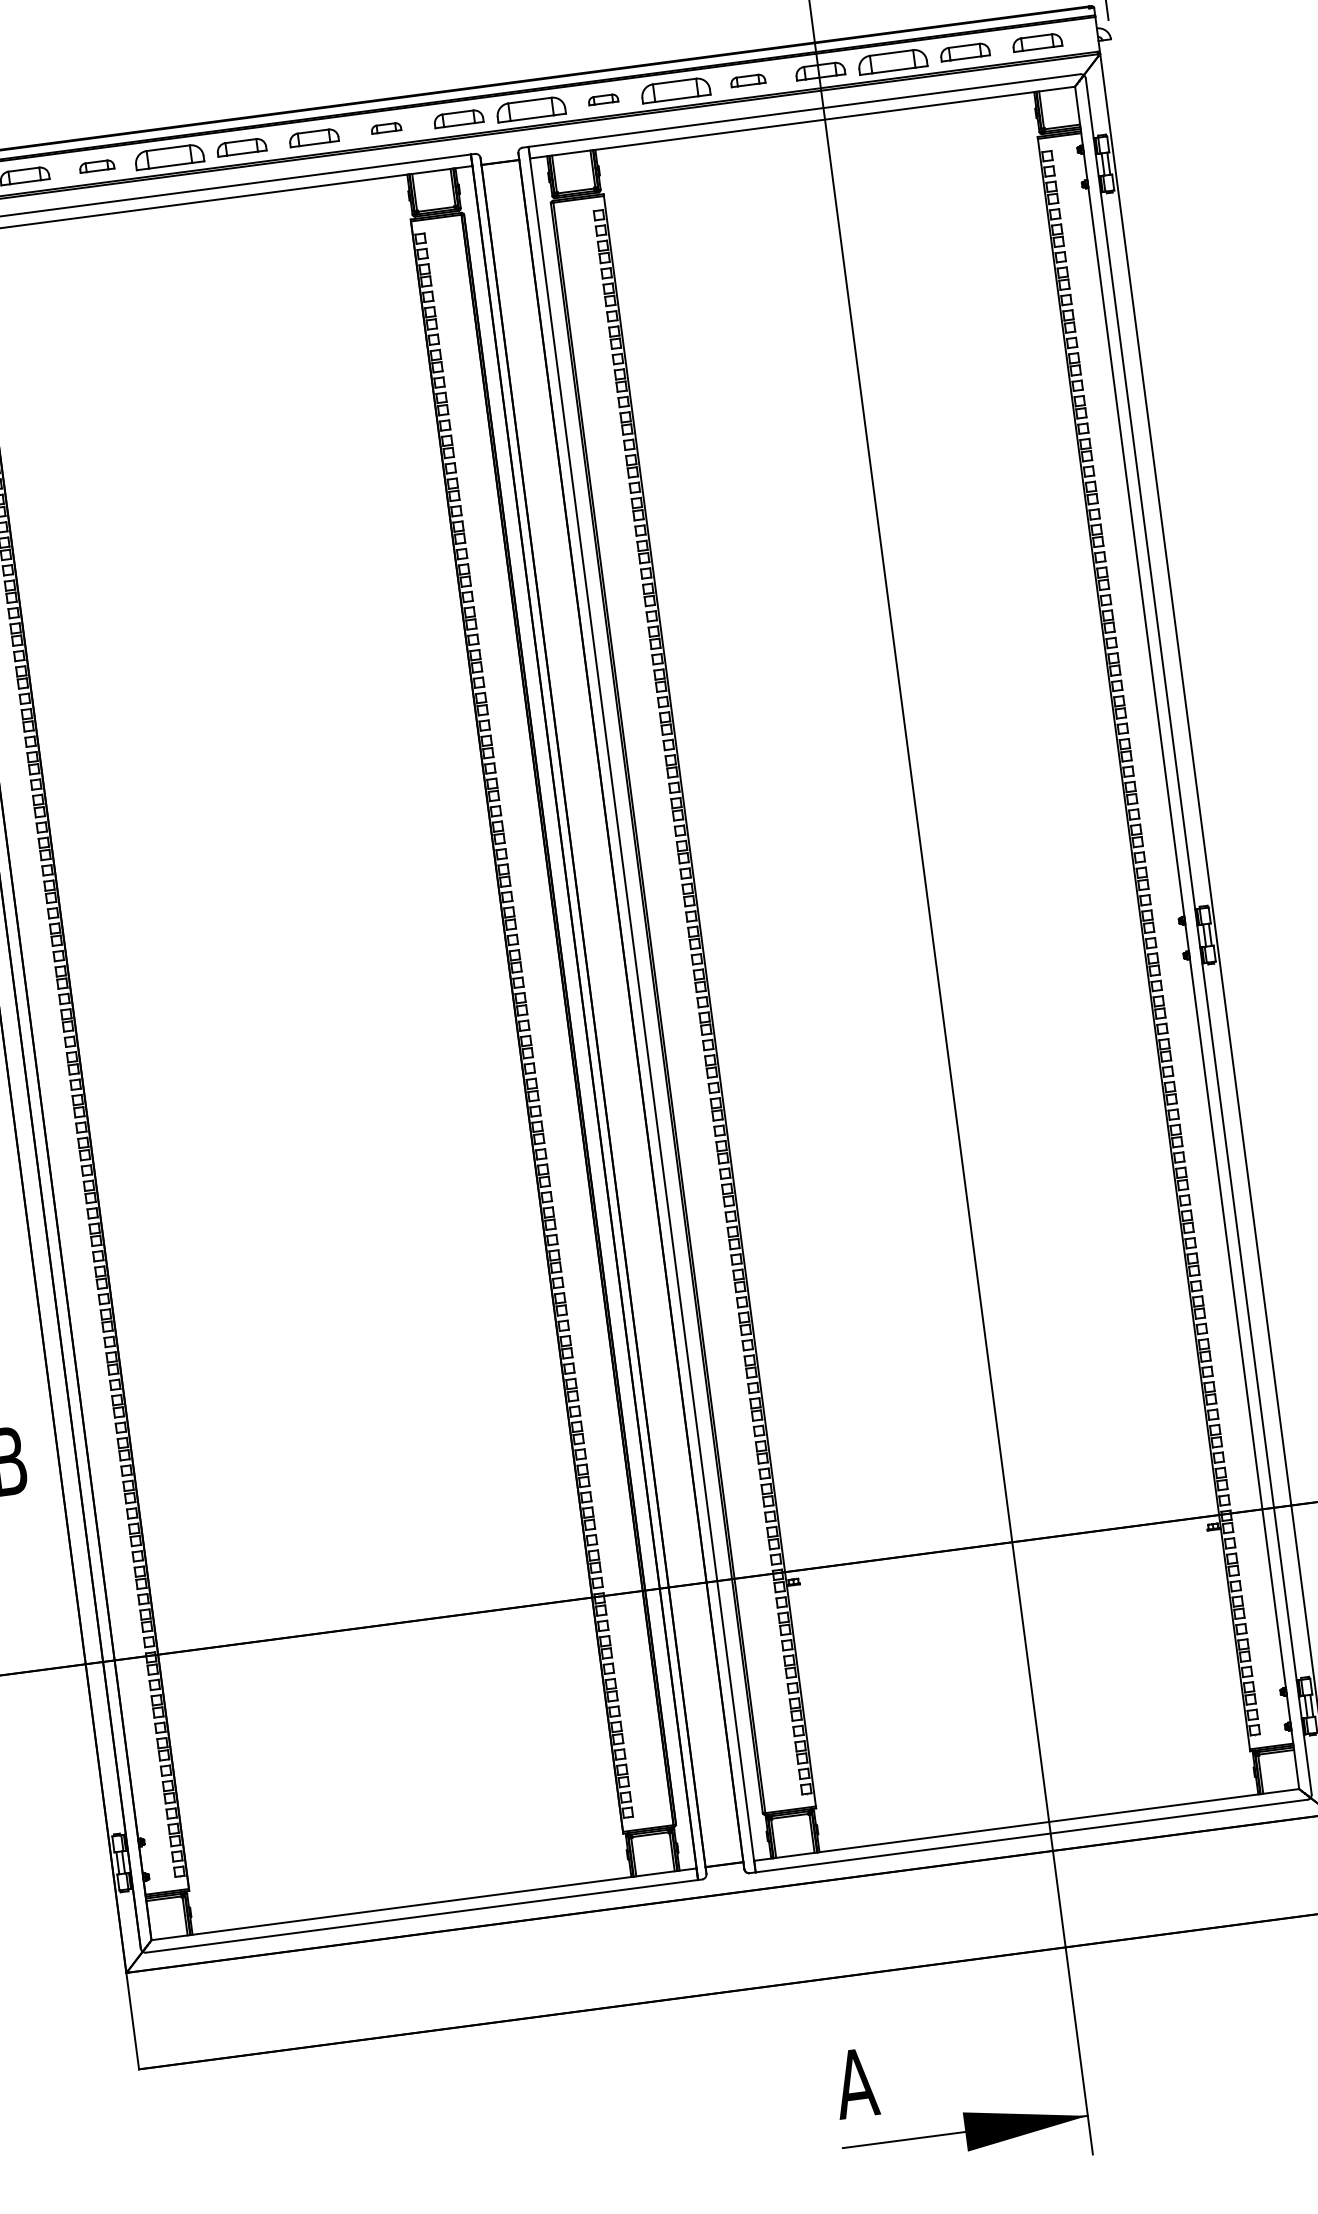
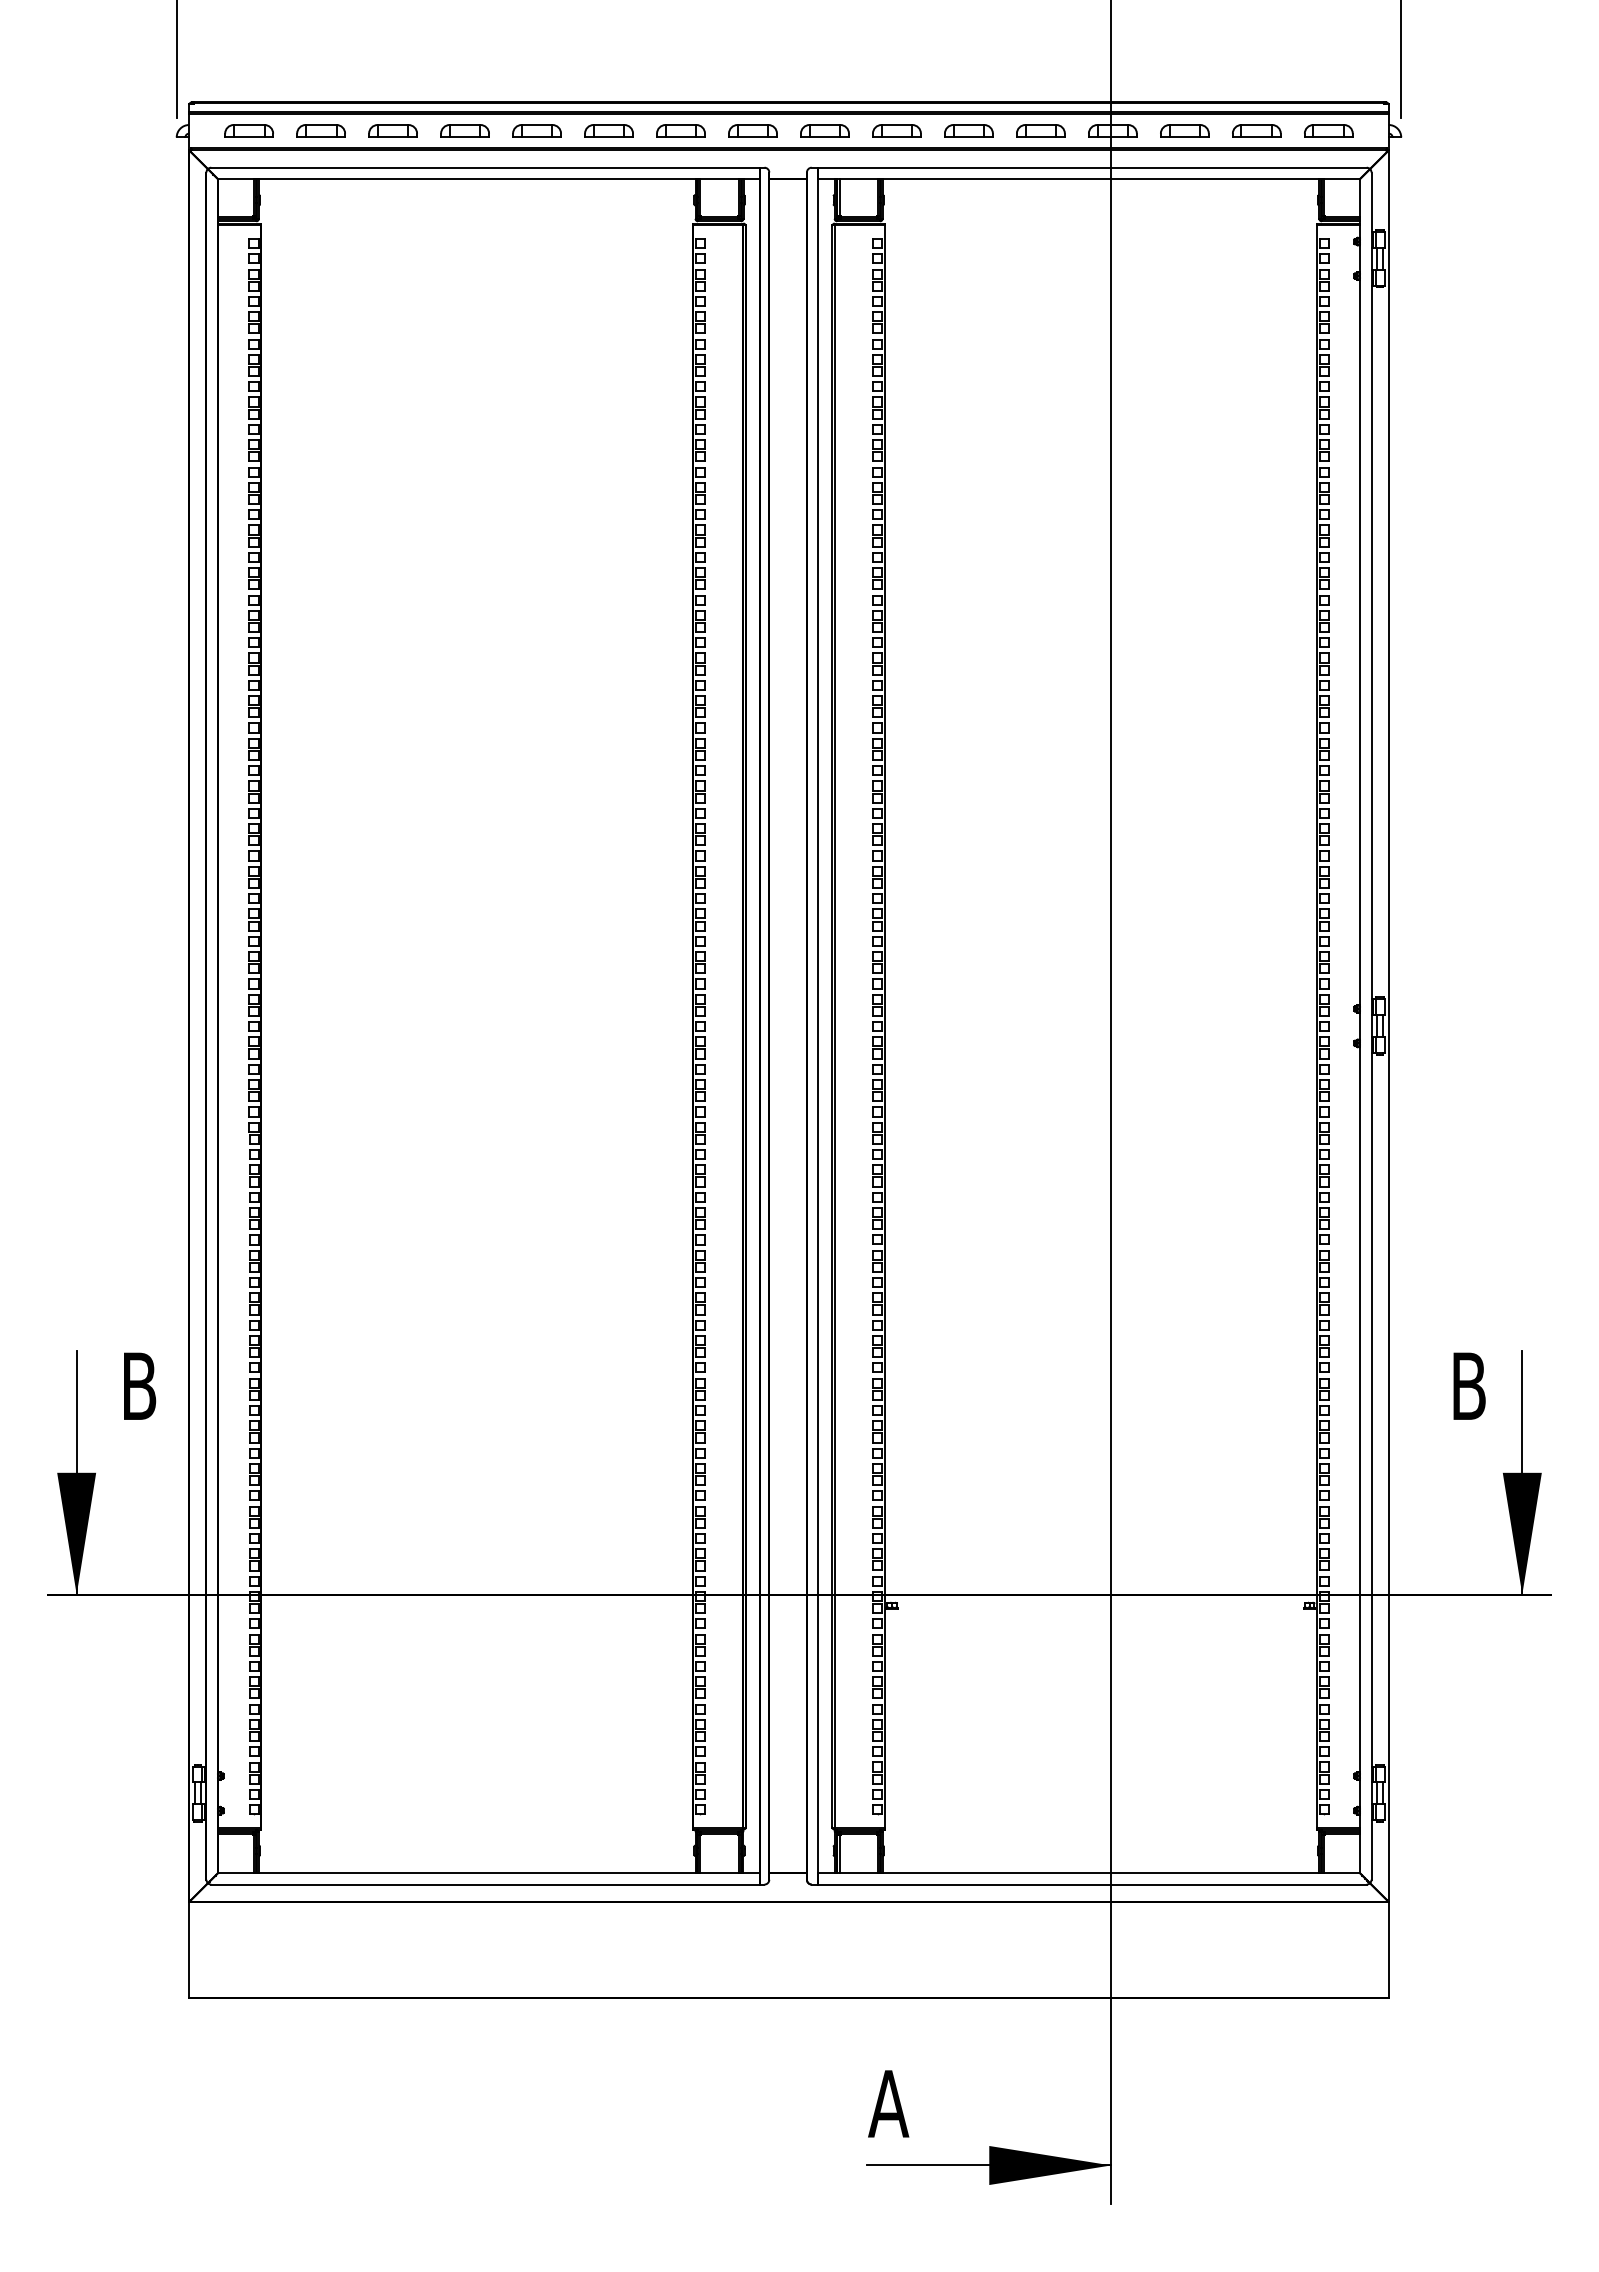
part: (892, 60) -> (1184, 130), size x0.71
part: (747, 80) -> (1040, 130), size x1.43
part: (675, 89) -> (968, 130), size x0.71
part: (602, 99) -> (896, 130), size x1.67
part: (530, 108) -> (824, 130), size x0.71
part: (385, 127) -> (680, 130), size x1.67
part: (168, 156) -> (464, 130), size x0.71
part: (96, 165) -> (392, 130), size x1.43

